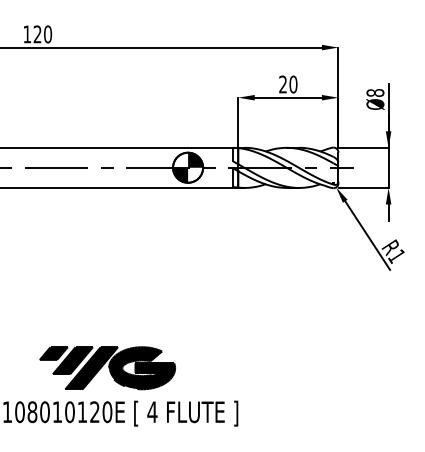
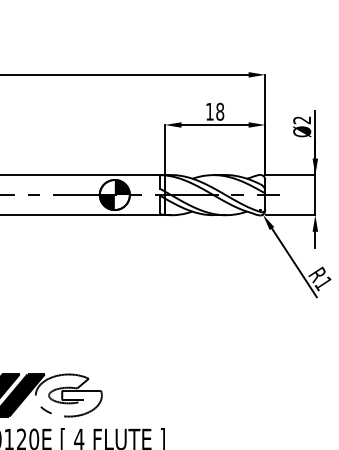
text: (288, 84) -> (215, 111), 20 -> 18
text: (375, 92) -> (302, 119), Ø8 -> Ø2
fill: (142, 368) -> (69, 395), removed

